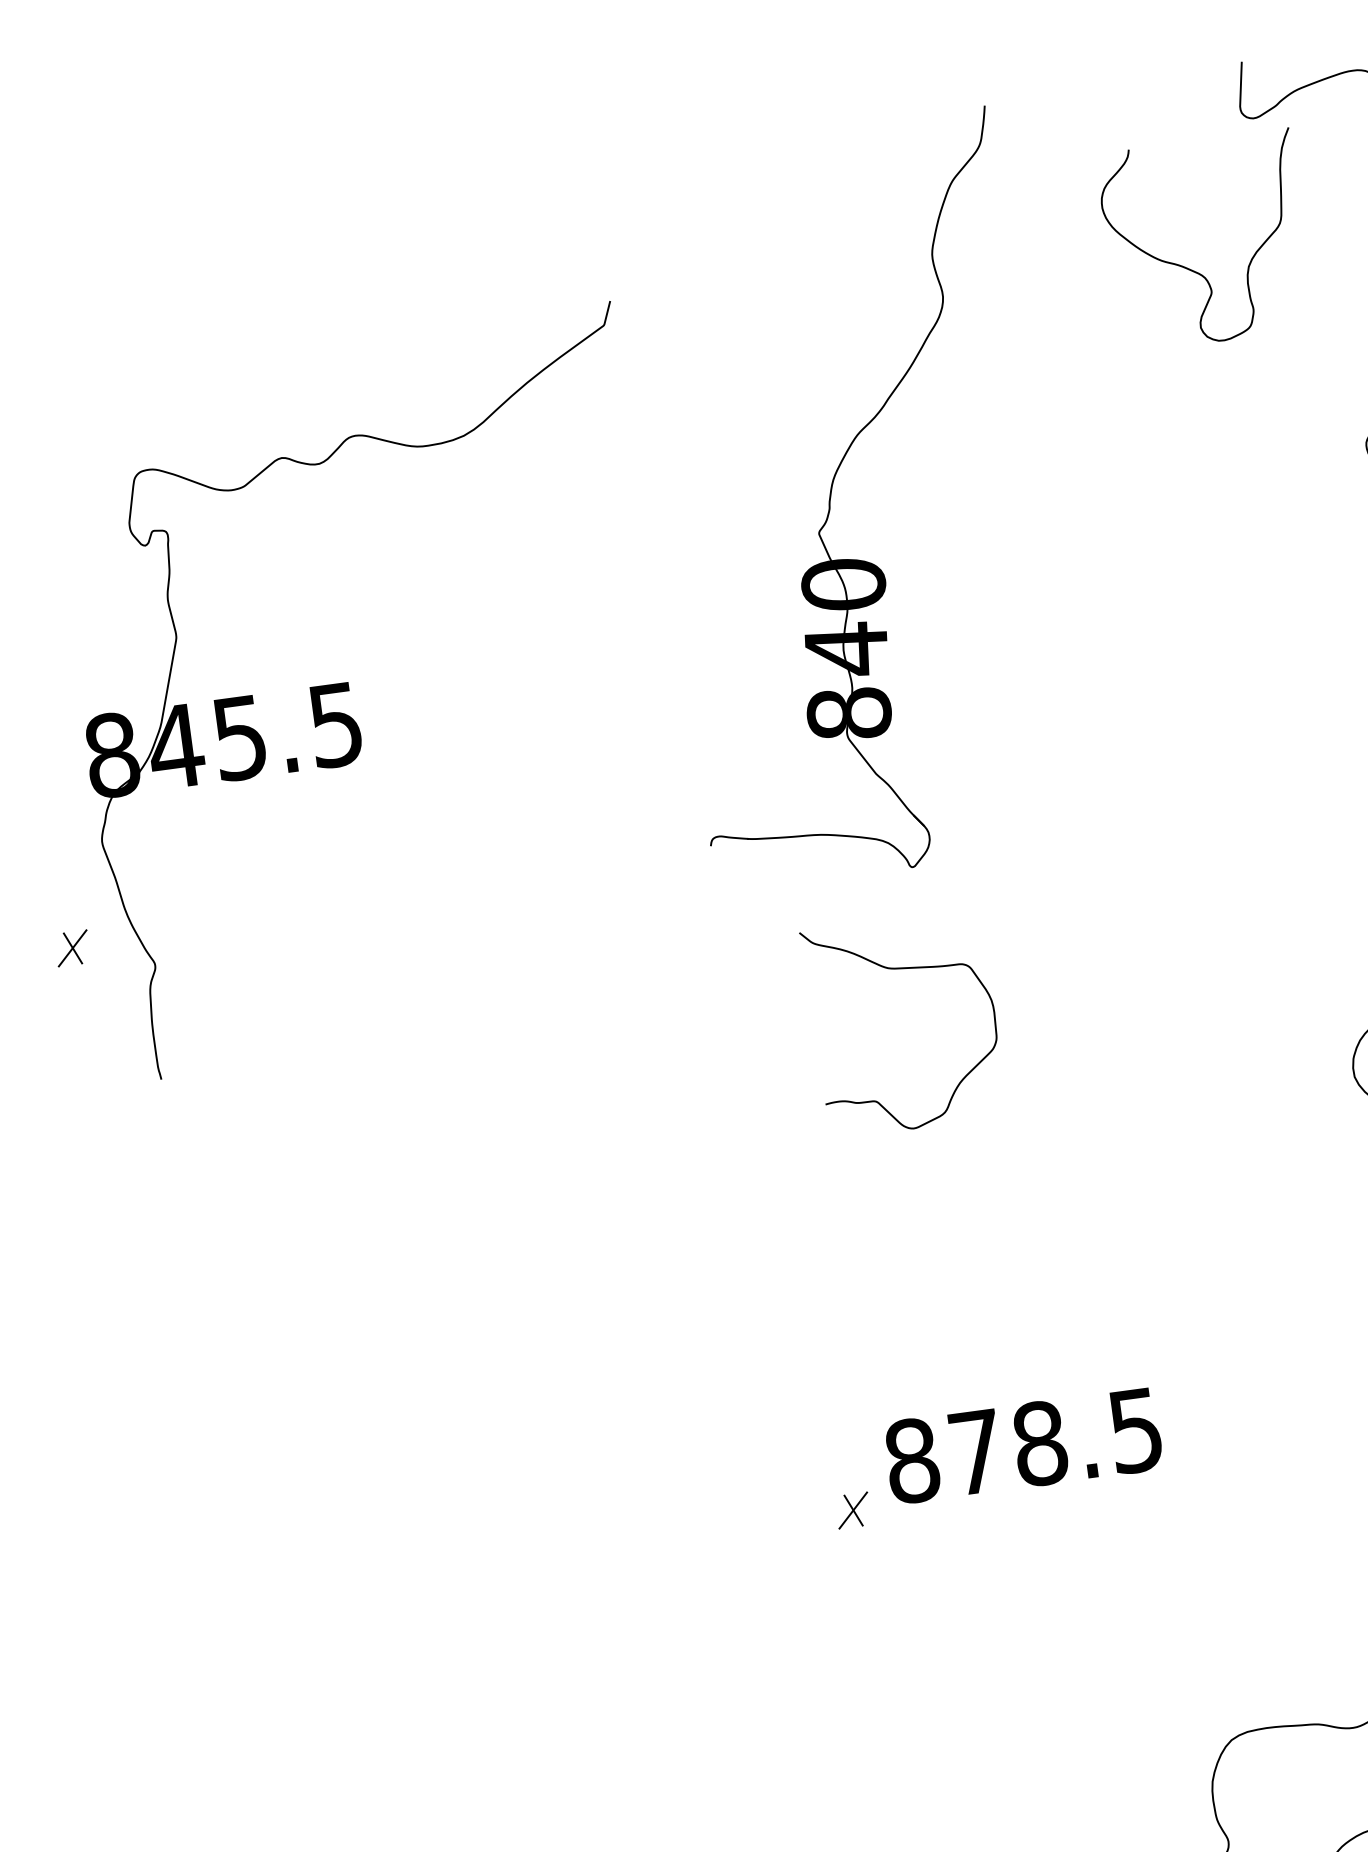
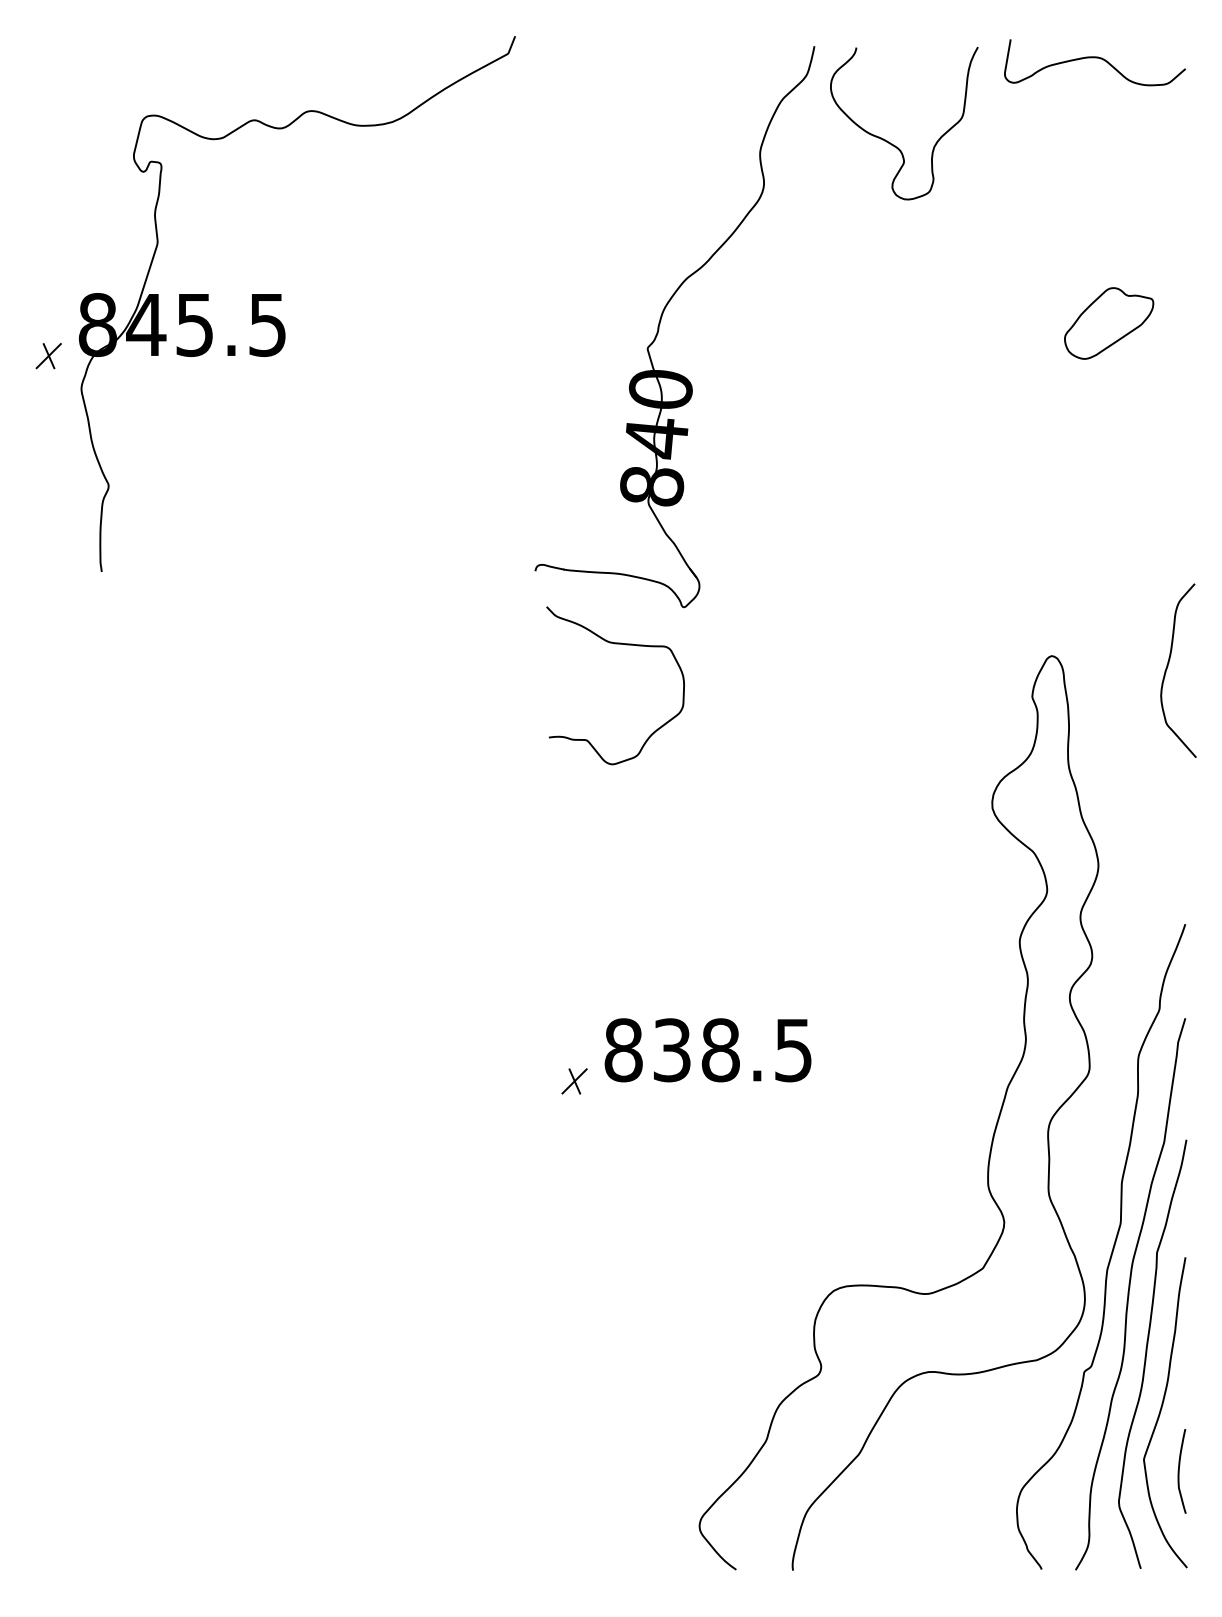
curve: (1193, 269) -> (892, 143), moved
part: (349, 690) -> (281, 300), moved
part: (72, 948) -> (48, 356), moved
curve: (896, 970) -> (615, 644), moved
text: (975, 1452) -> (671, 1050), 878.5 -> 838.5

